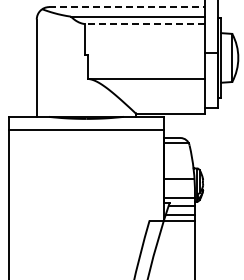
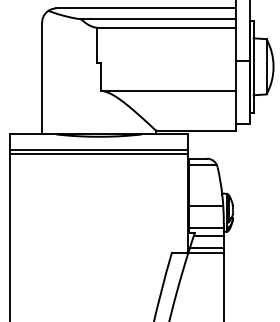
line: (127, 7) -> (146, 8), dashed -> solid
line: (144, 24) -> (165, 28), dashed -> solid
line: (85, 133) -> (98, 153), added

